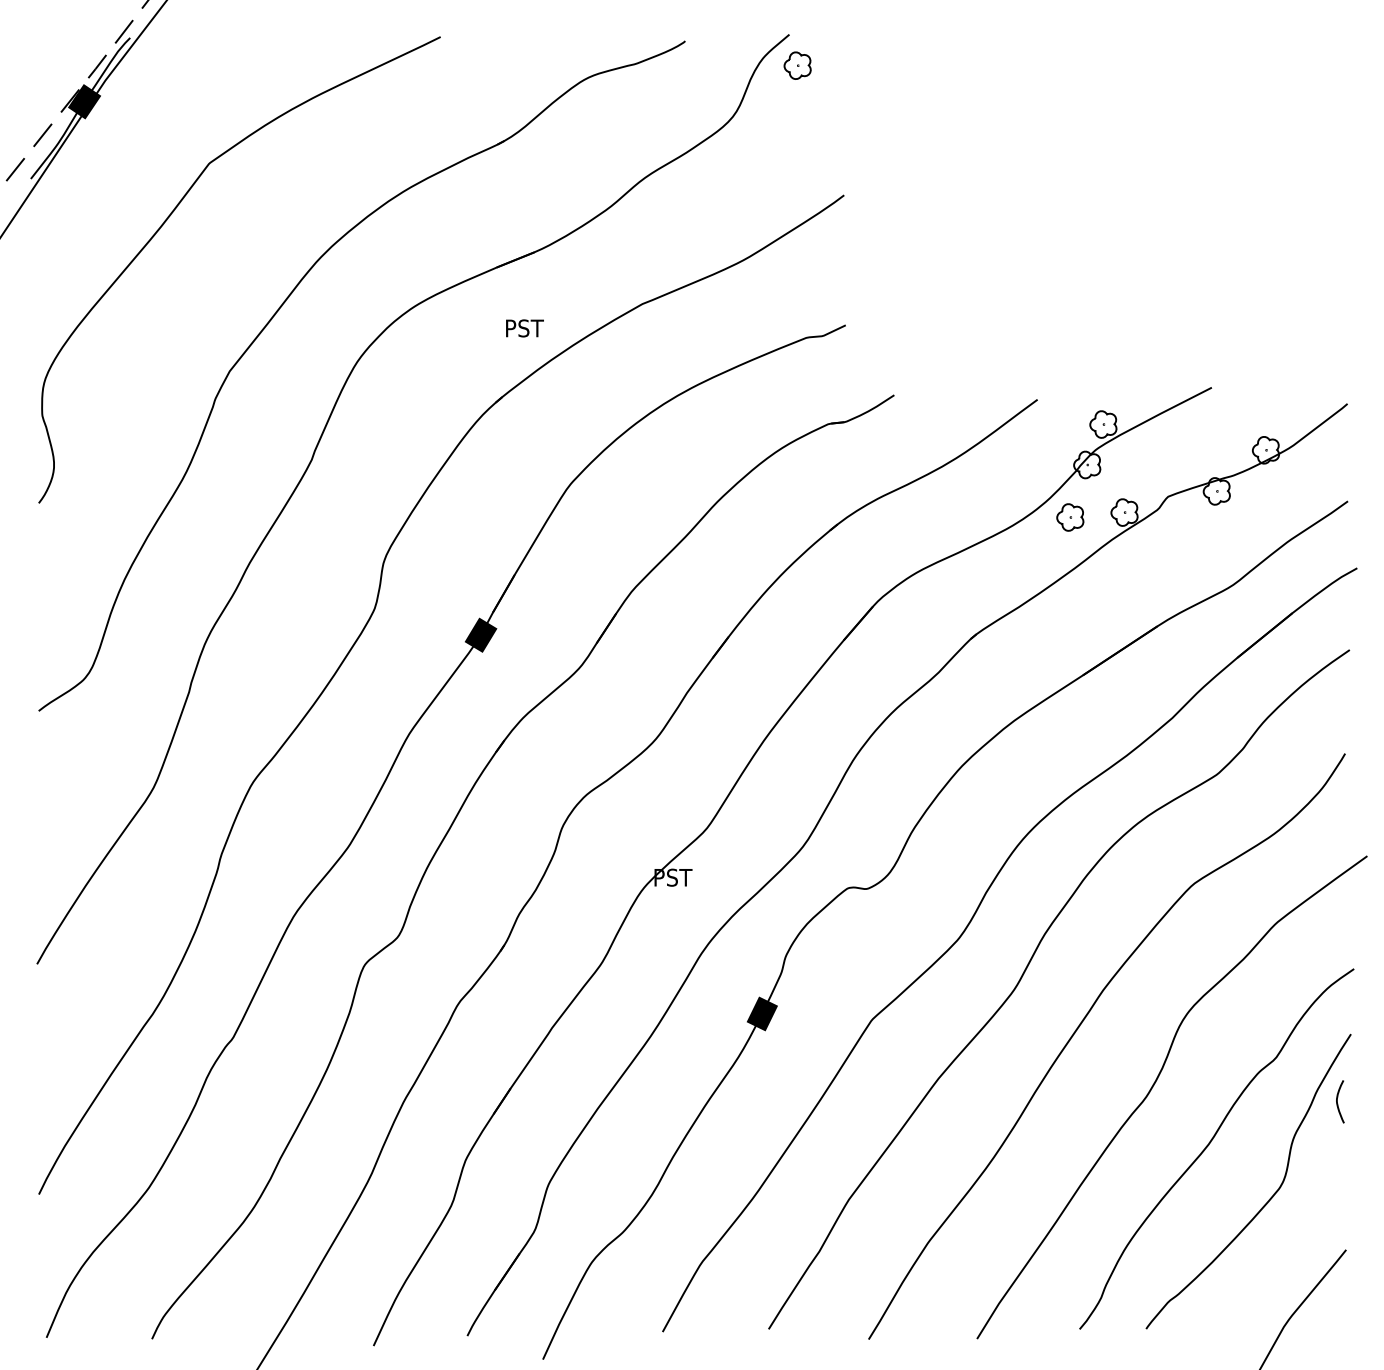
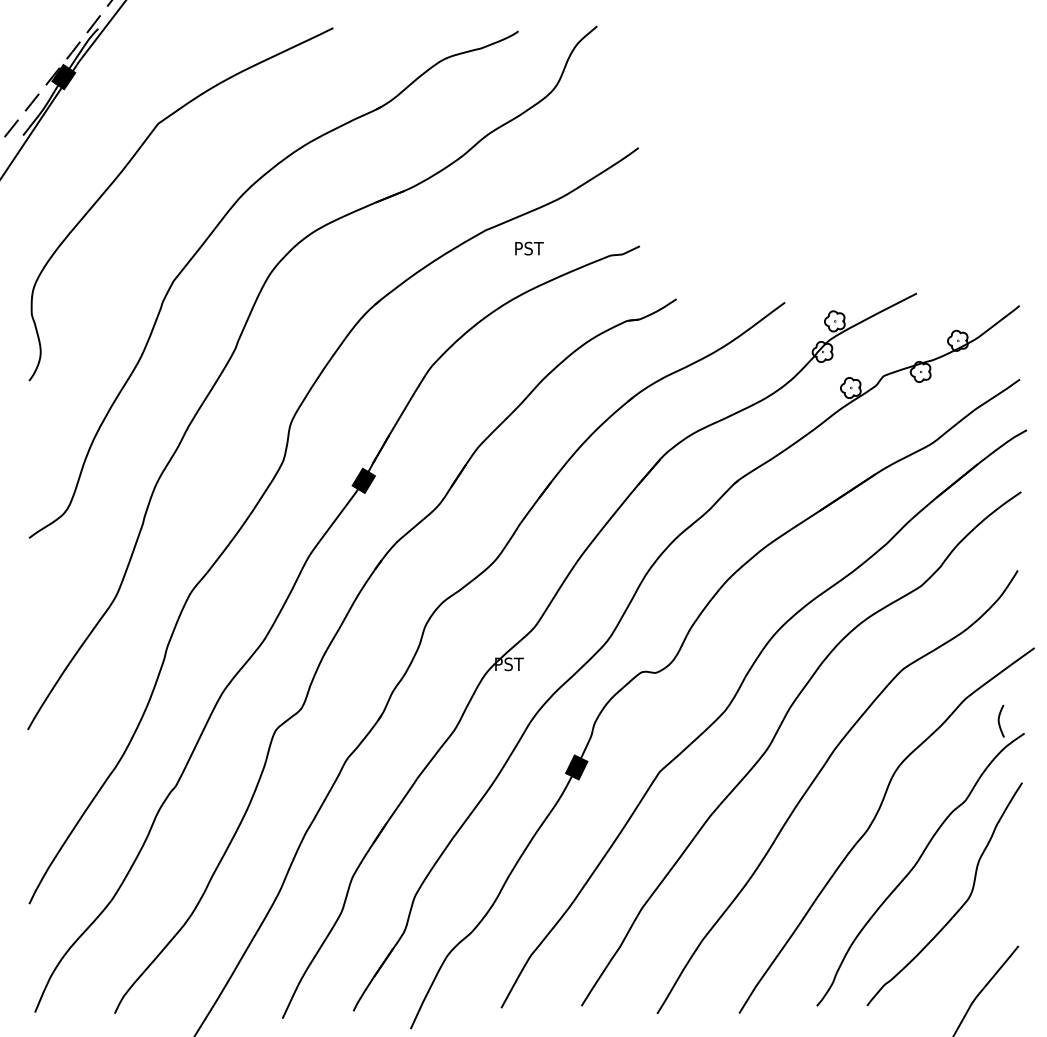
part: (797, 65) -> (603, 49), removed
text: (524, 328) -> (529, 248), moved
part: (1070, 517) -> (809, 391), removed
curve: (1337, 1101) -> (999, 720), moved

